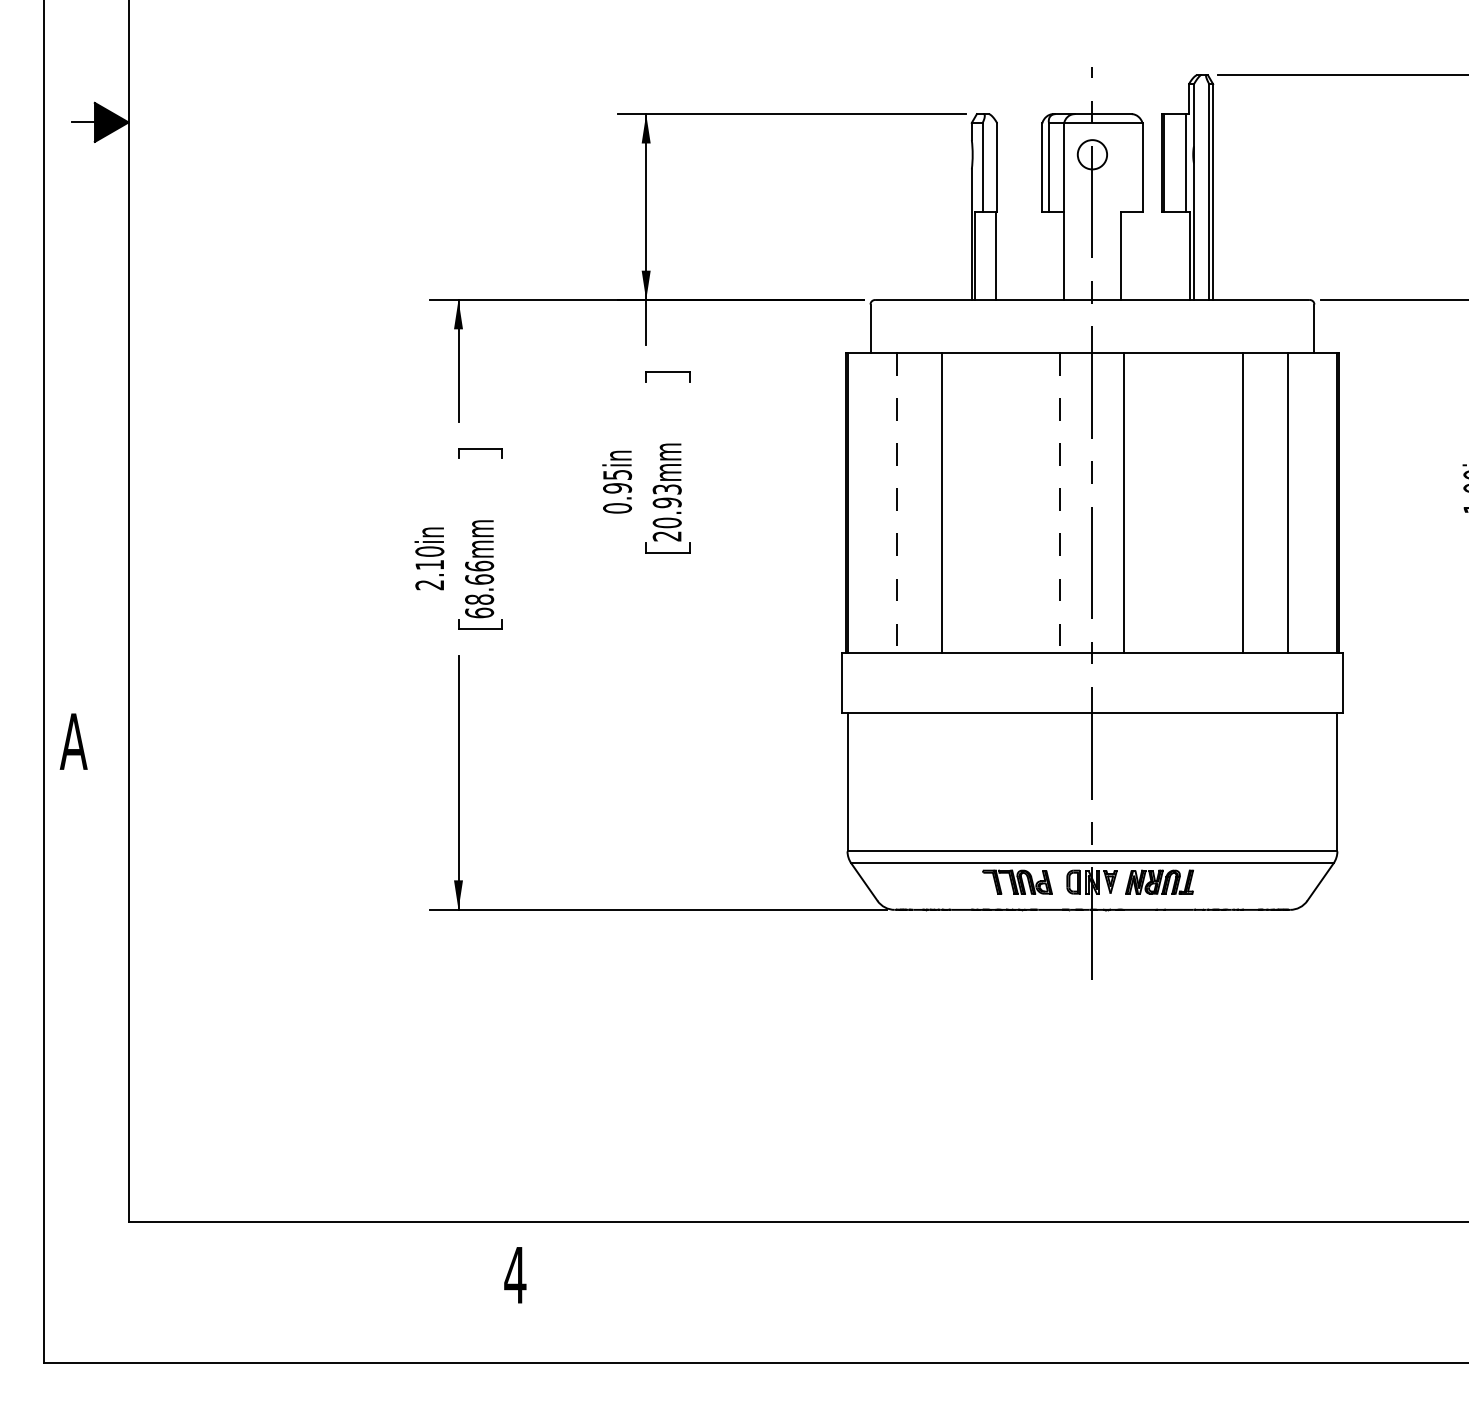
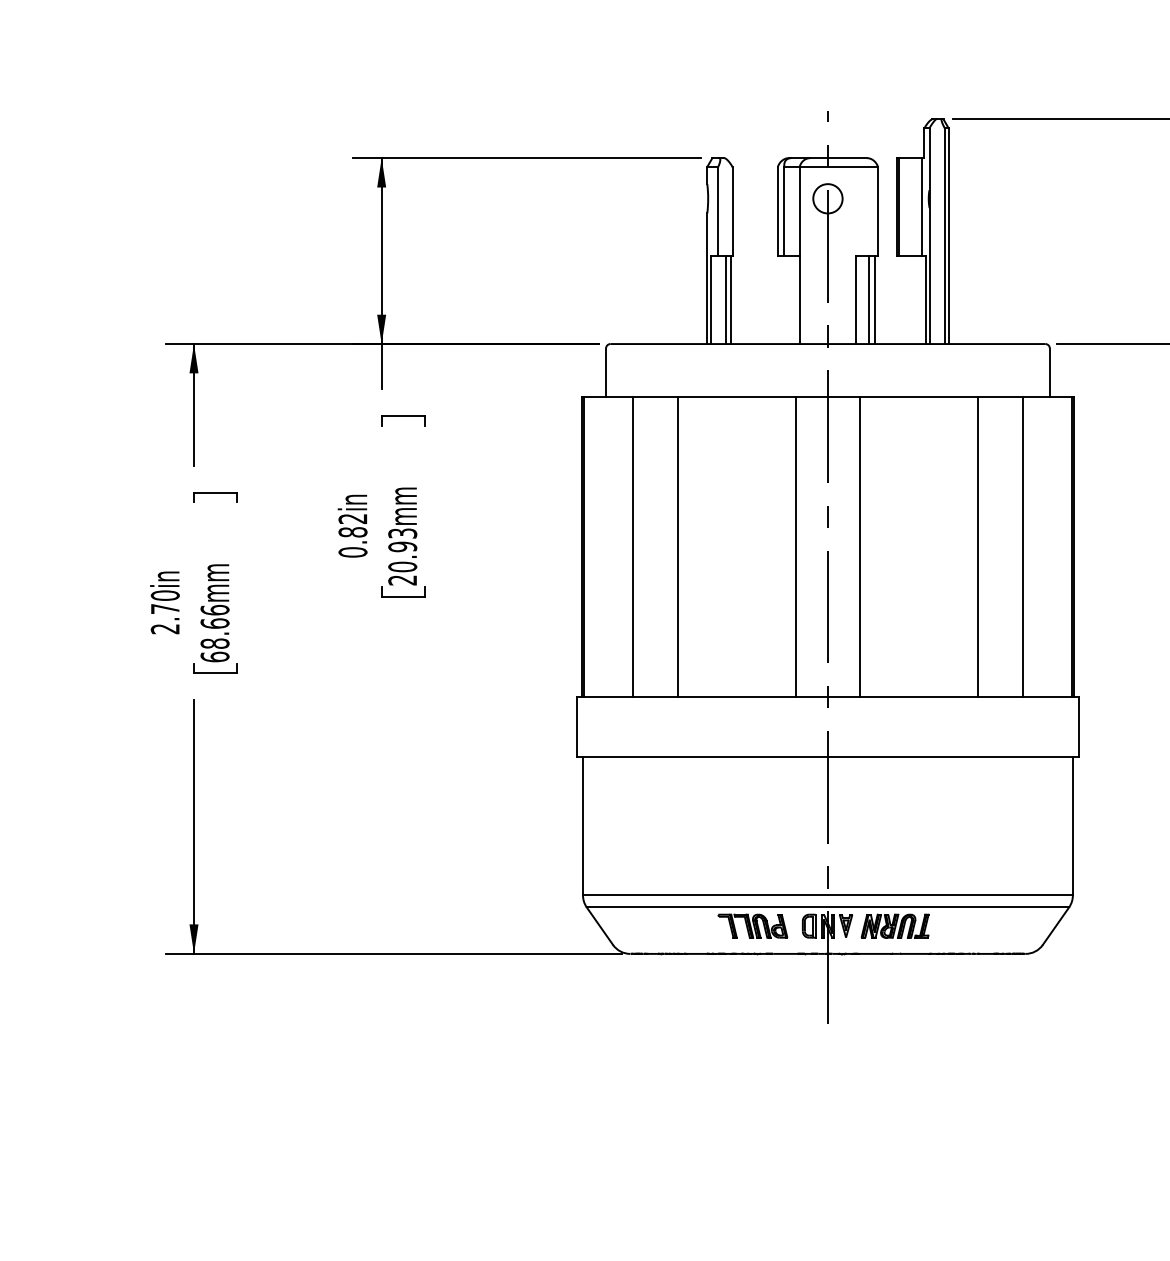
line: (990, 256) -> (725, 300), added
line: (1133, 256) -> (868, 300), added
line: (1139, 256) -> (874, 300), added
text: (617, 481) -> (352, 525), 0.95in -> 0.82in
line: (897, 502) -> (632, 546), dashed -> solid
line: (1060, 502) -> (795, 546), dashed -> solid
text: (429, 564) -> (164, 608), 2.10in -> 2.70in

